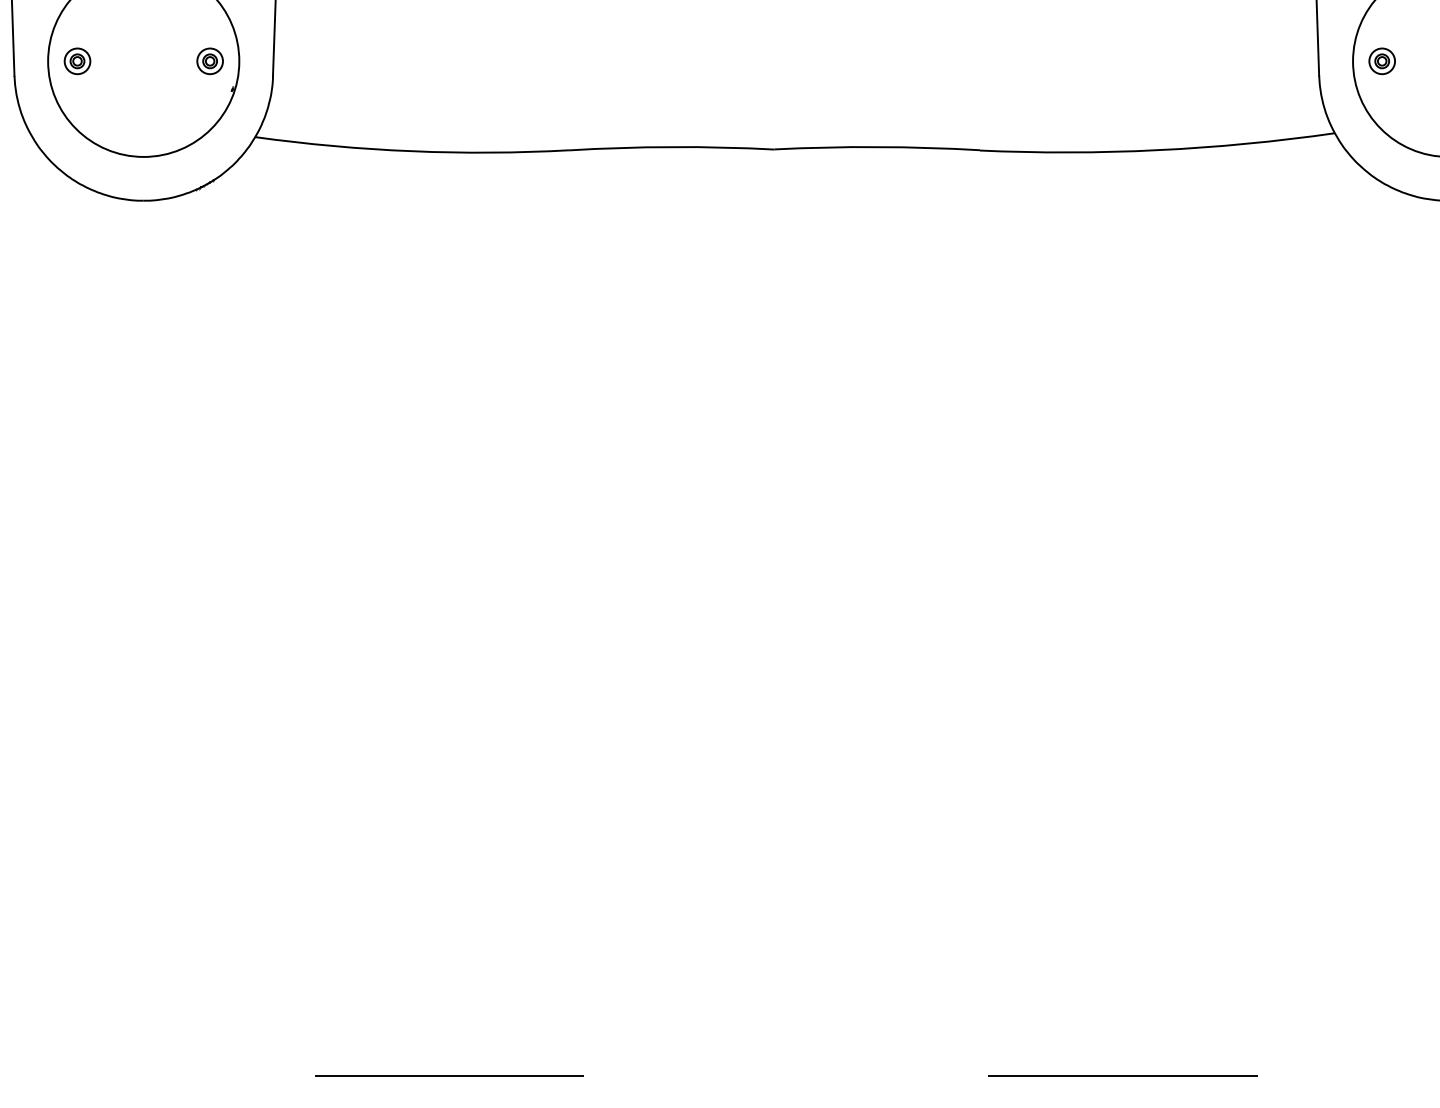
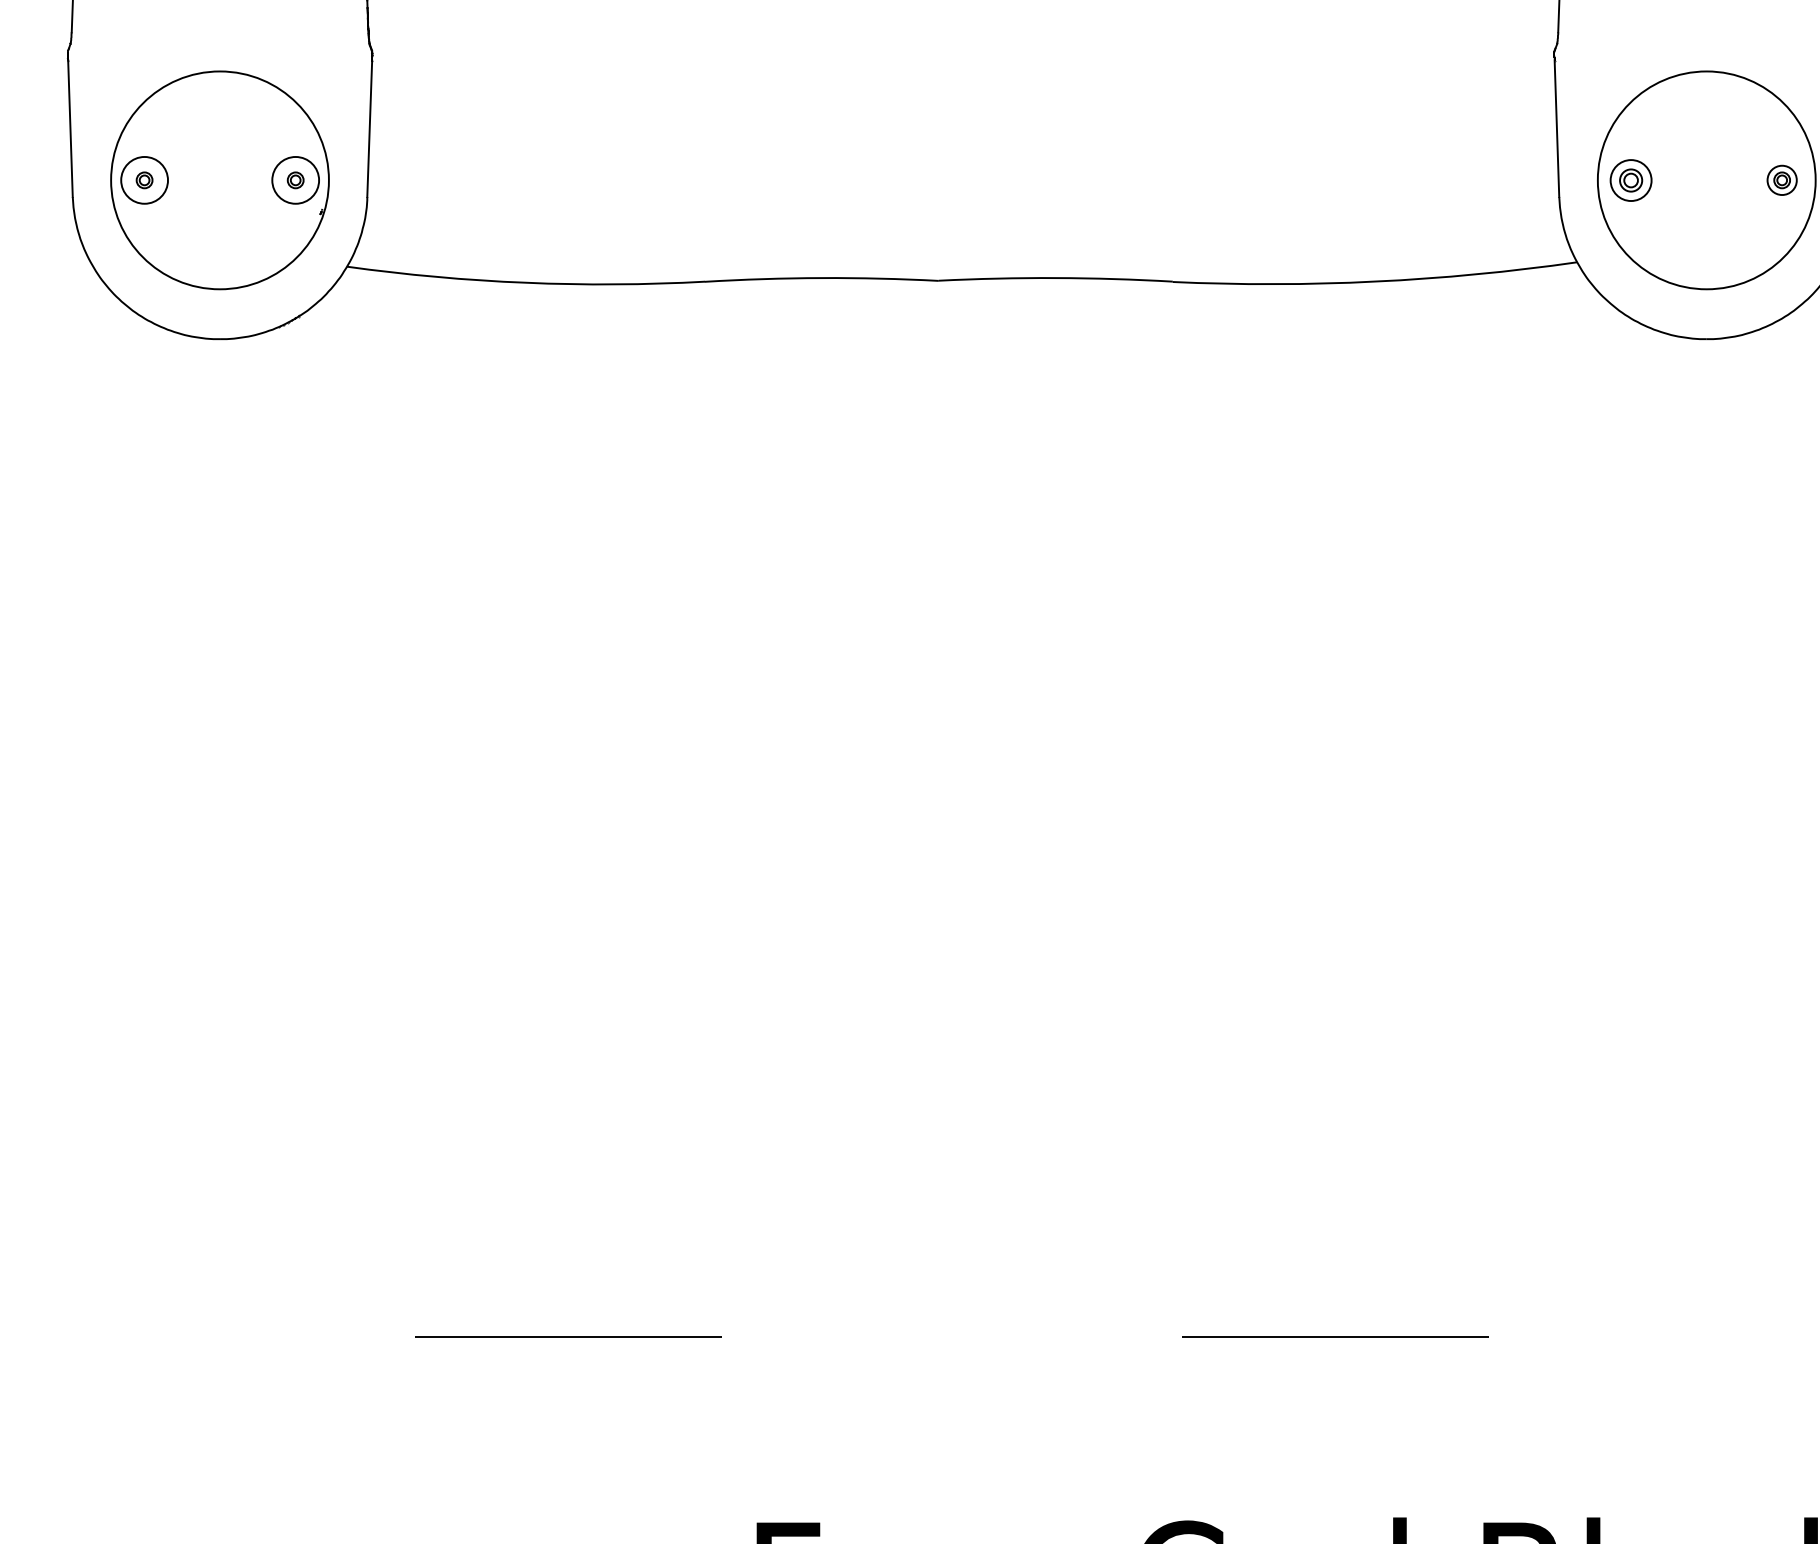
part: (1381, 60) -> (1630, 179), size x1.4
circle: (77, 61) -> (144, 180), size x1.6
circle: (209, 61) -> (295, 180), size x1.6

